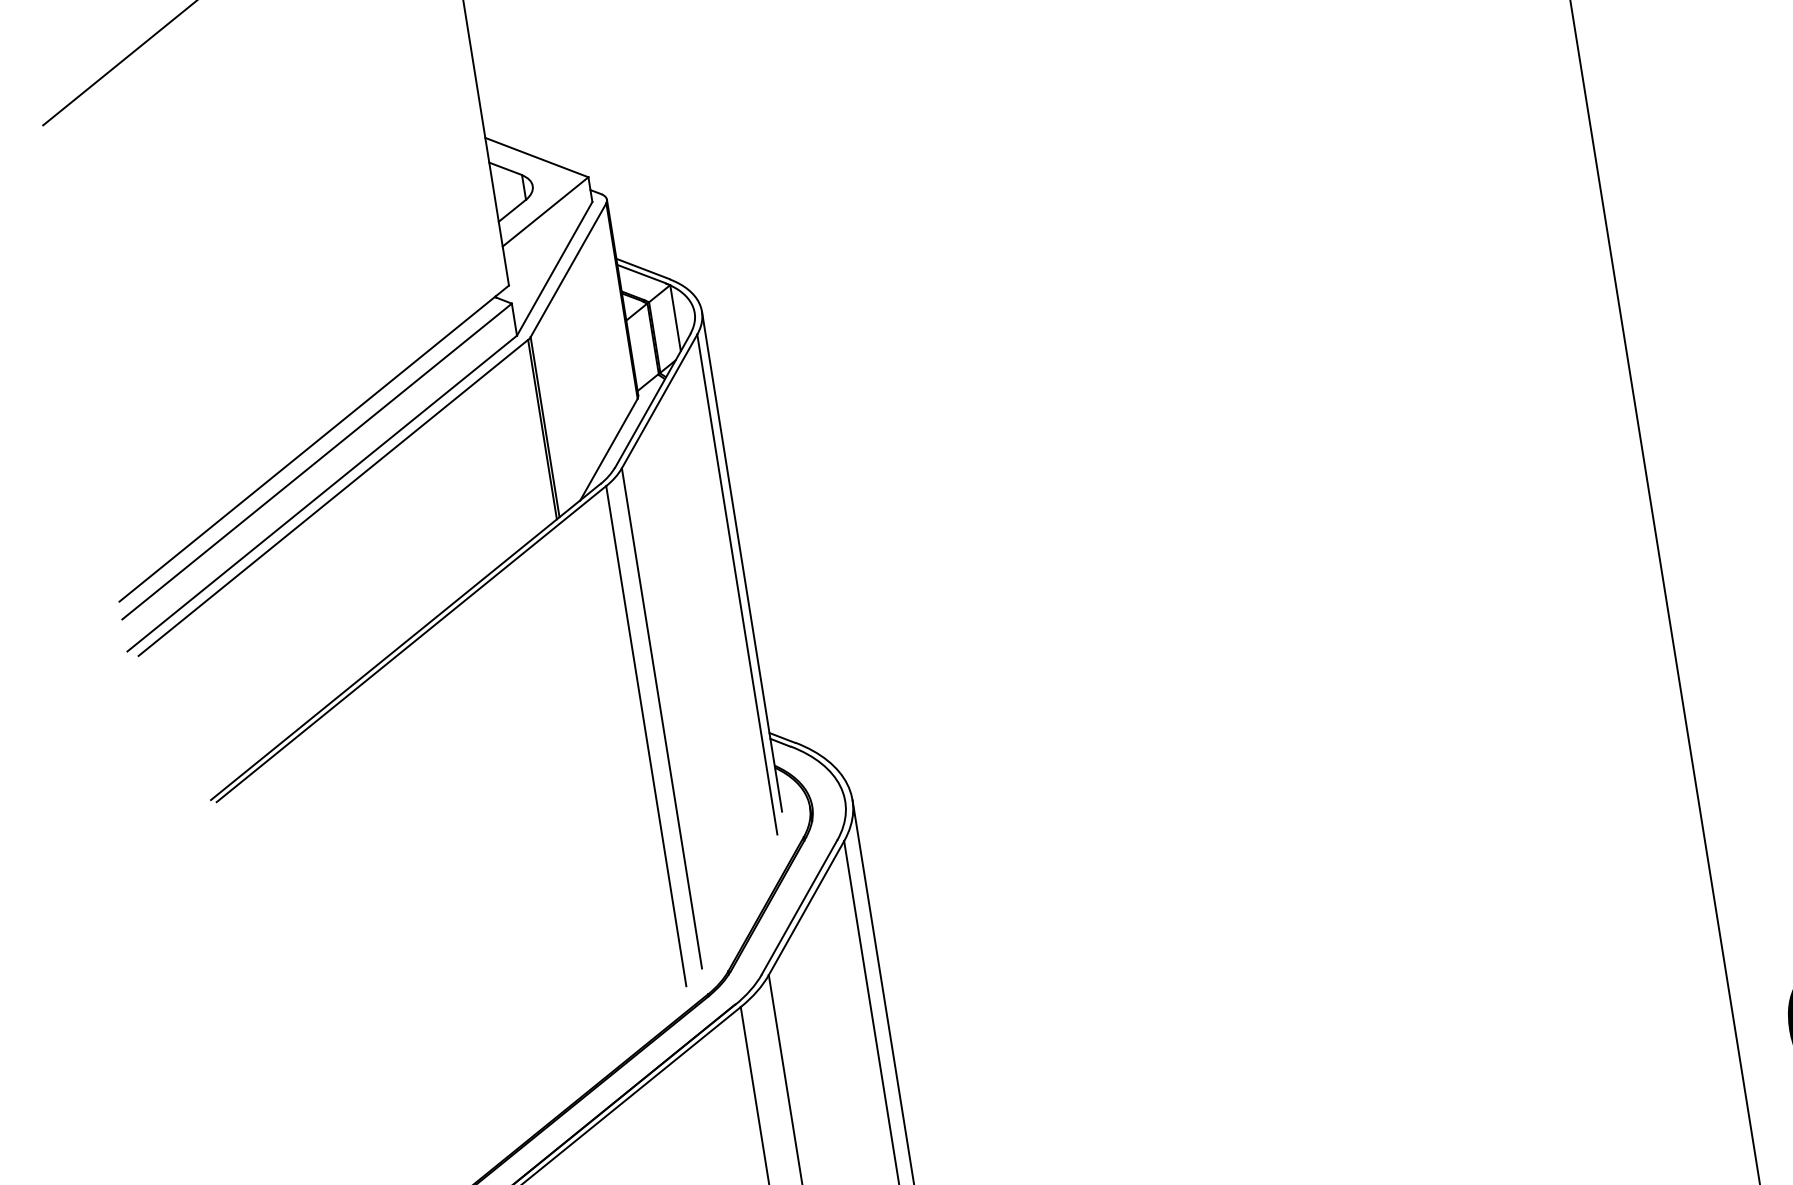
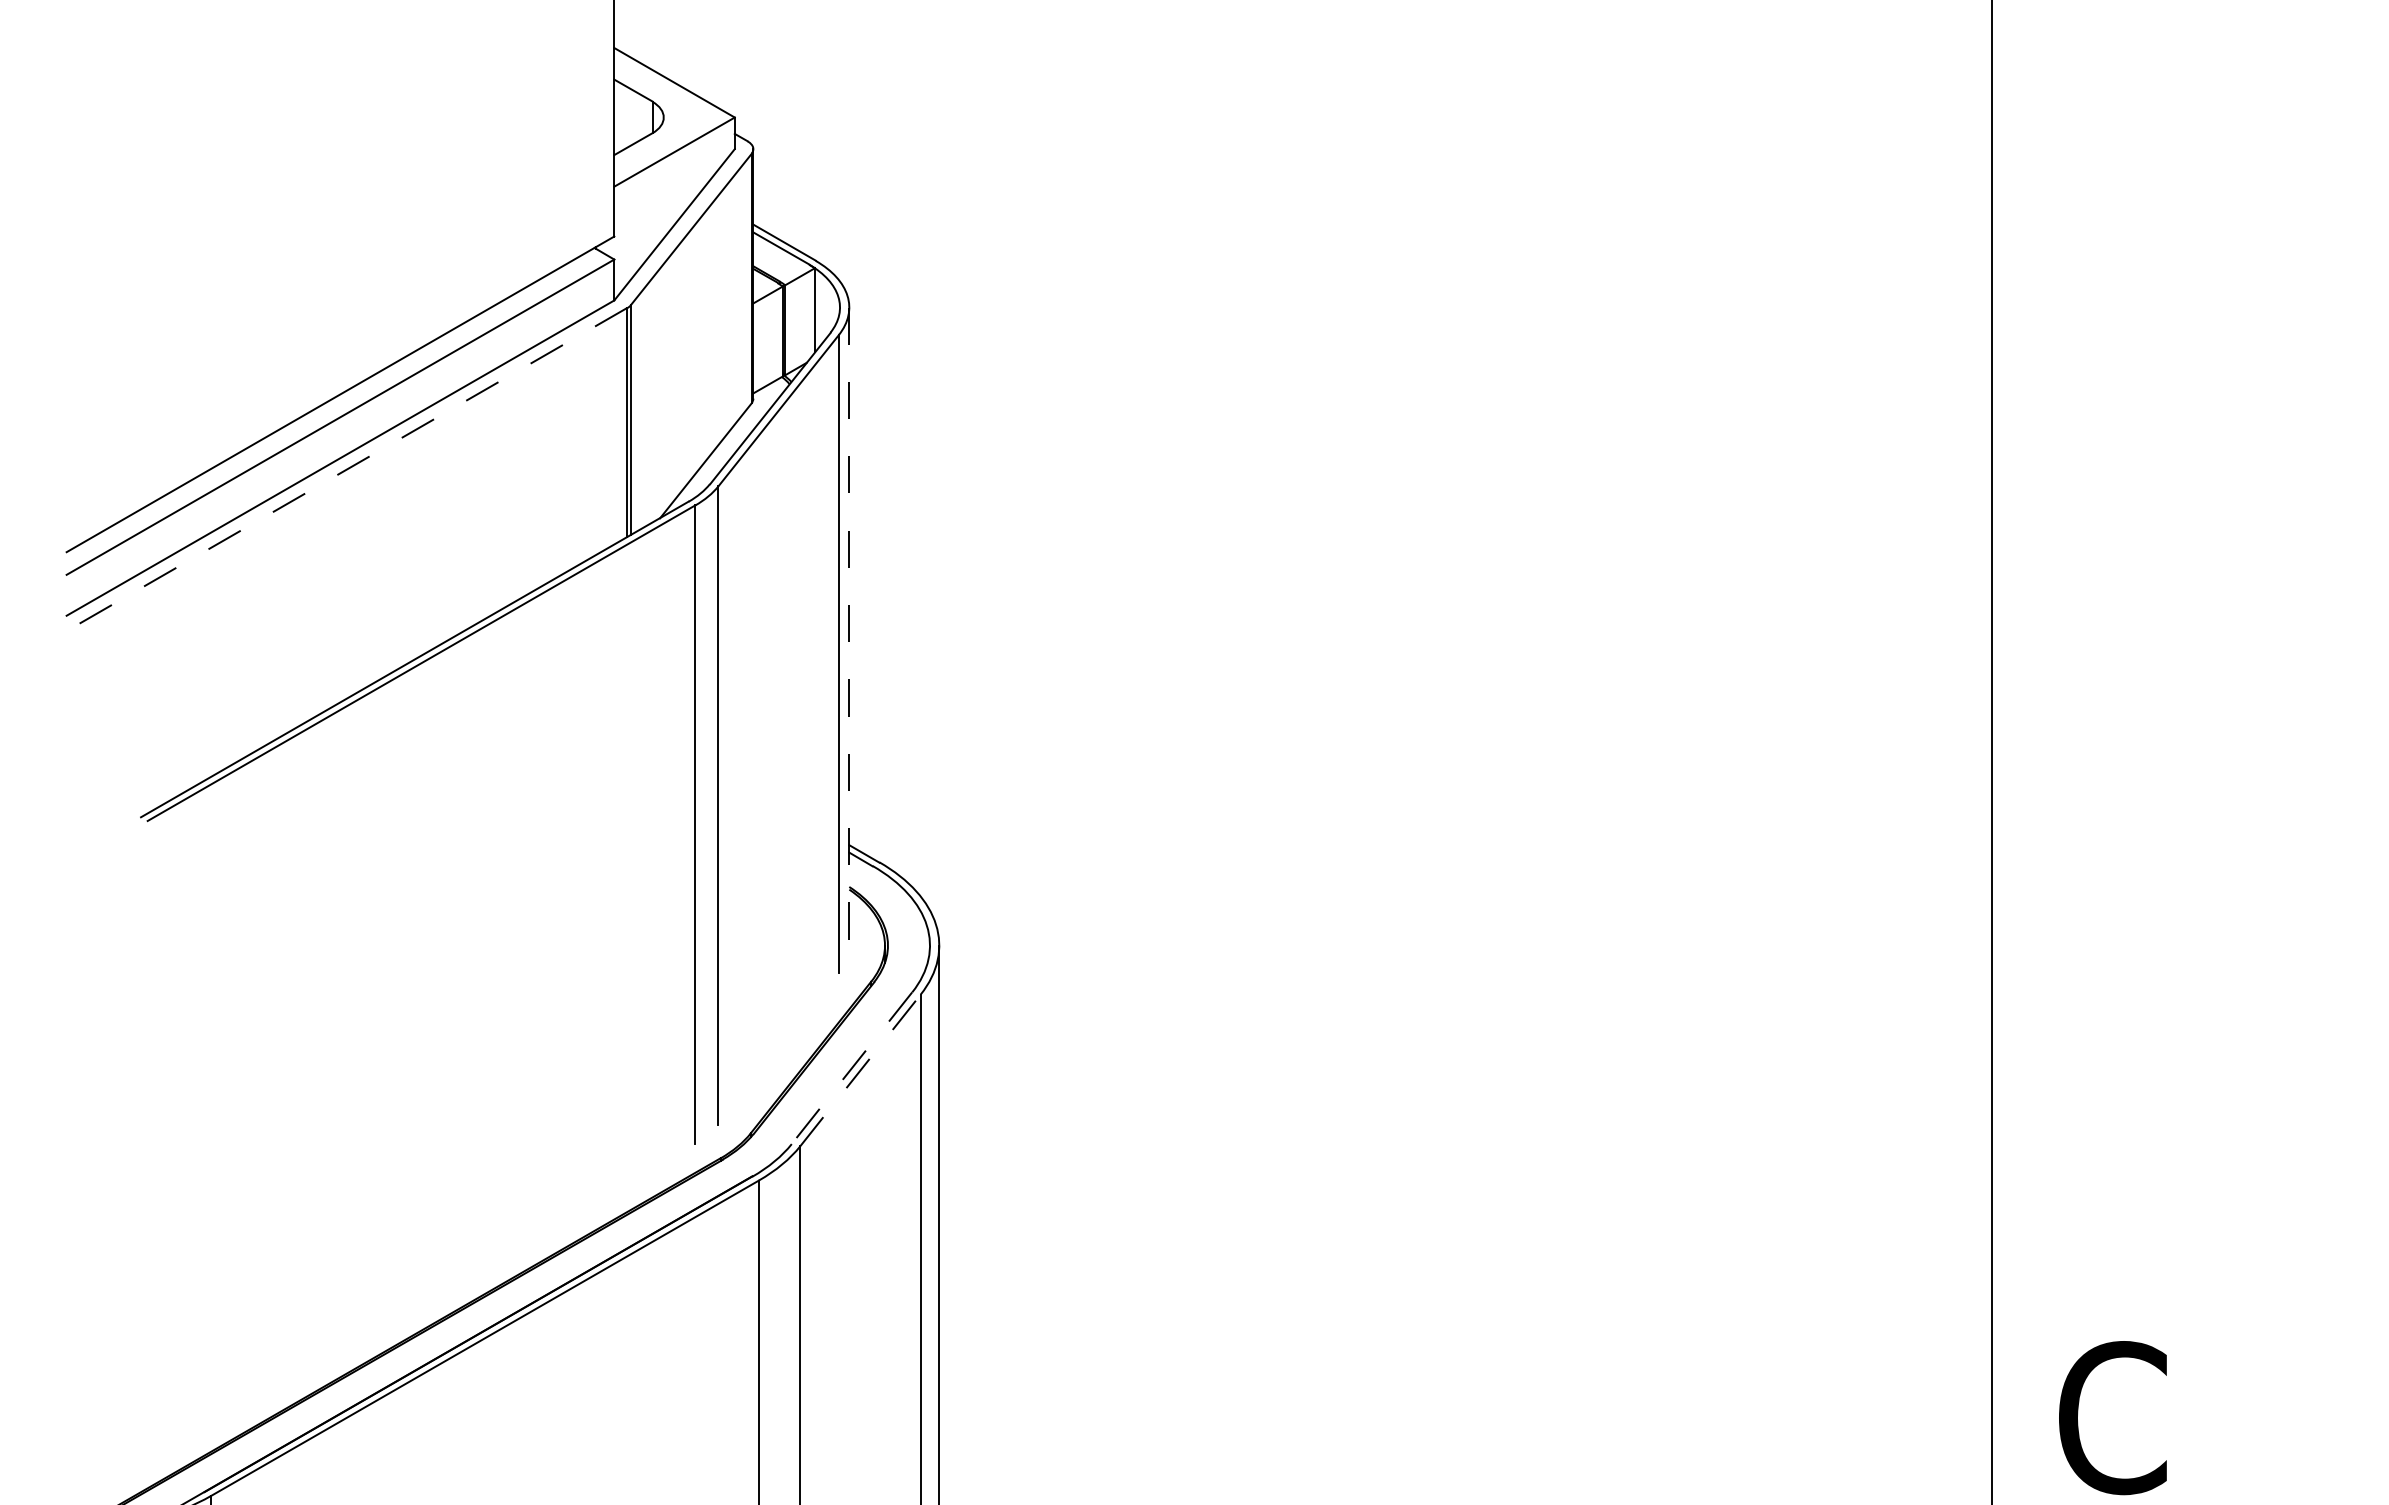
line: (333, 497) -> (353, 465), solid -> dashed
line: (742, 562) -> (849, 627), solid -> dashed
line: (799, 907) -> (851, 1068), solid -> dashed
line: (806, 908) -> (860, 1070), solid -> dashed

